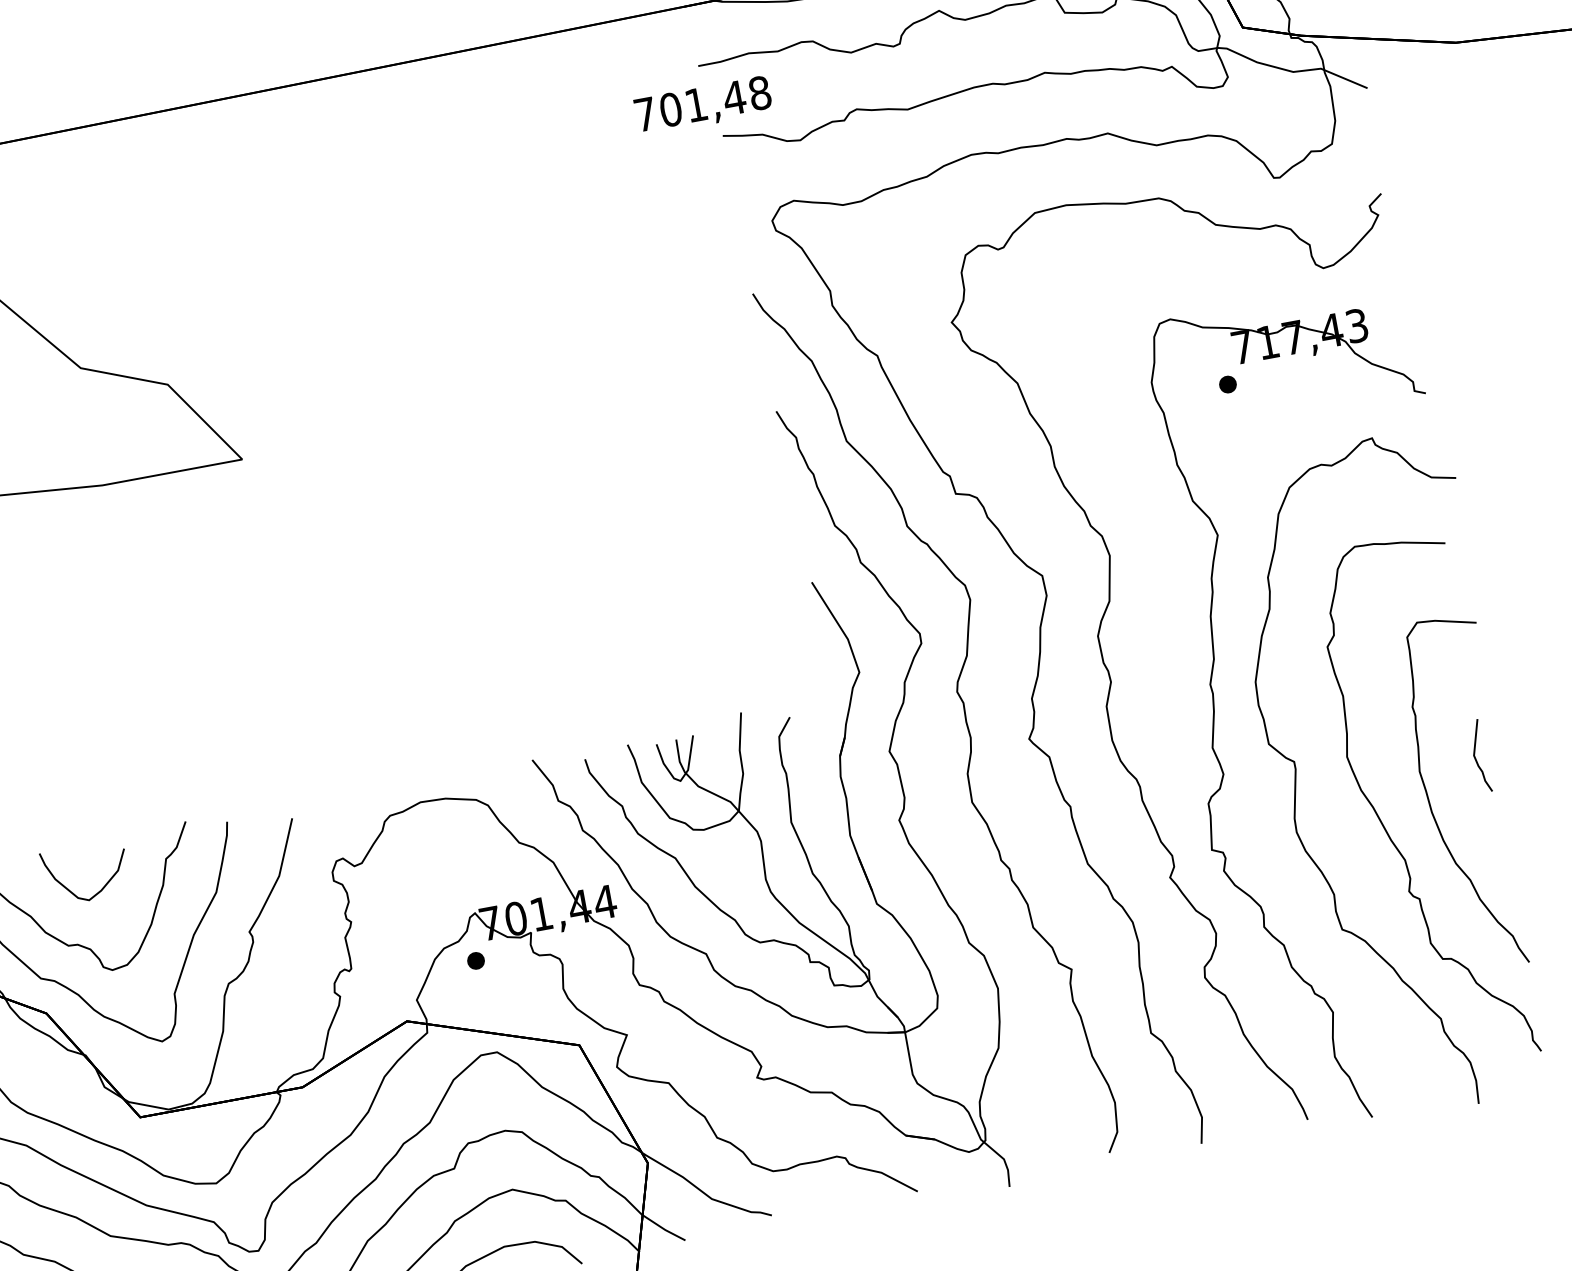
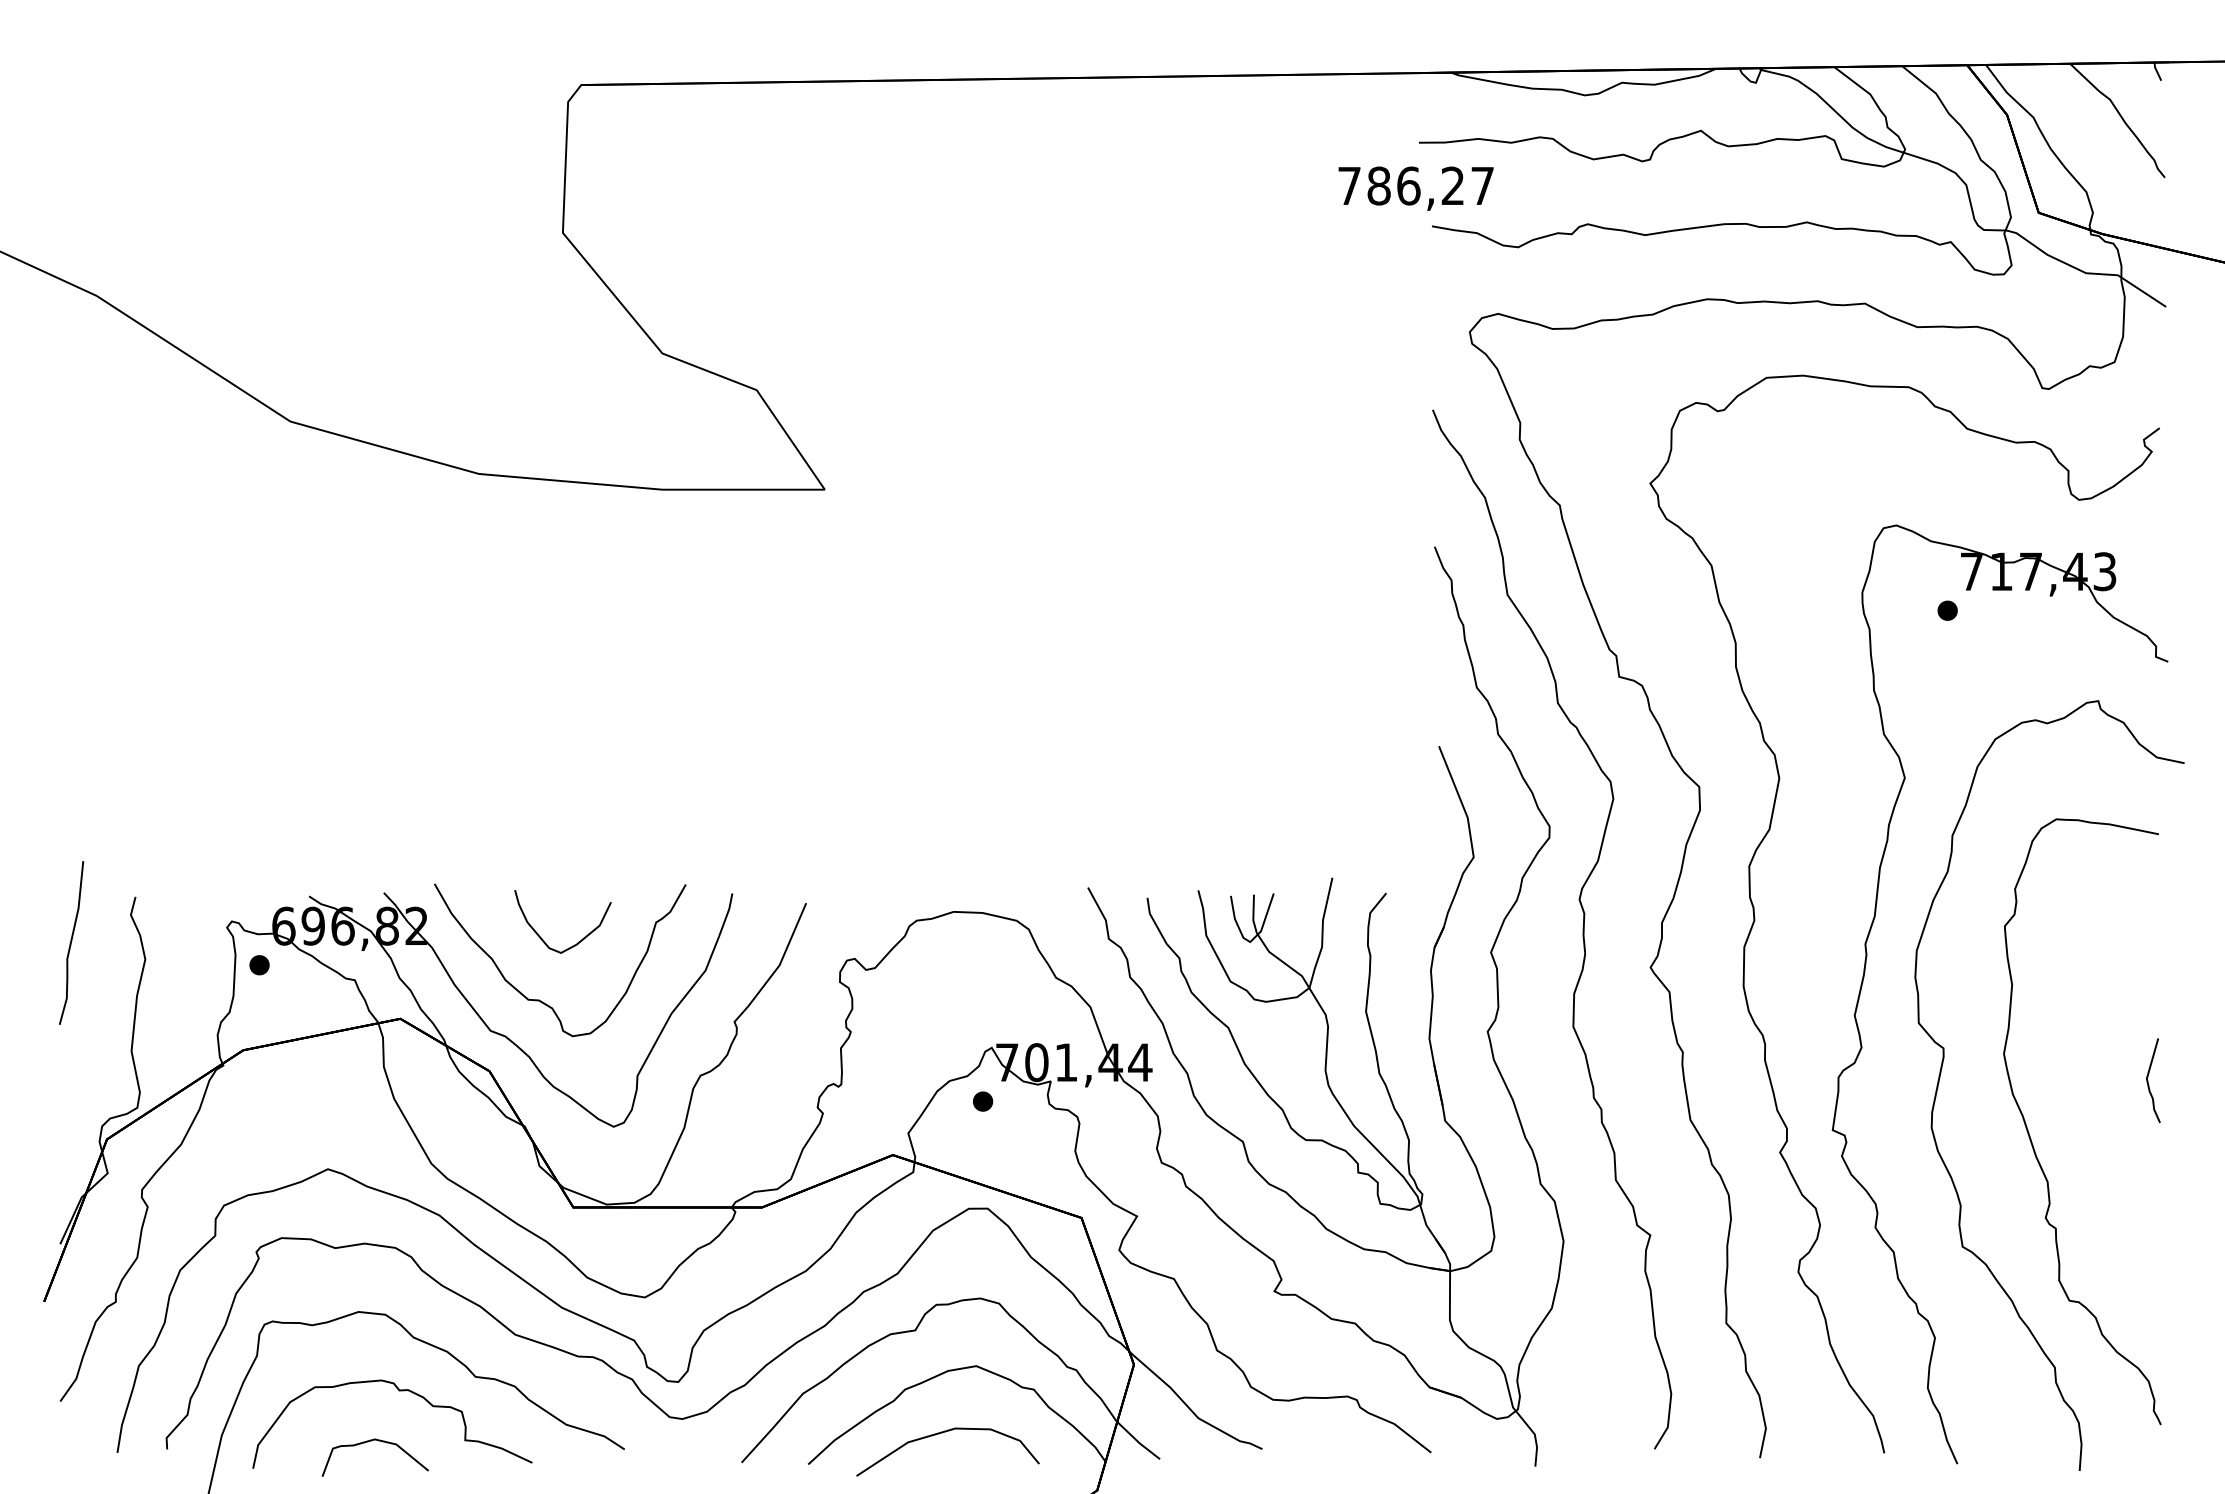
text: (715, 101) -> (1430, 185), 701,48 -> 786,27
part: (1431, 806) -> (2088, 1127), removed

